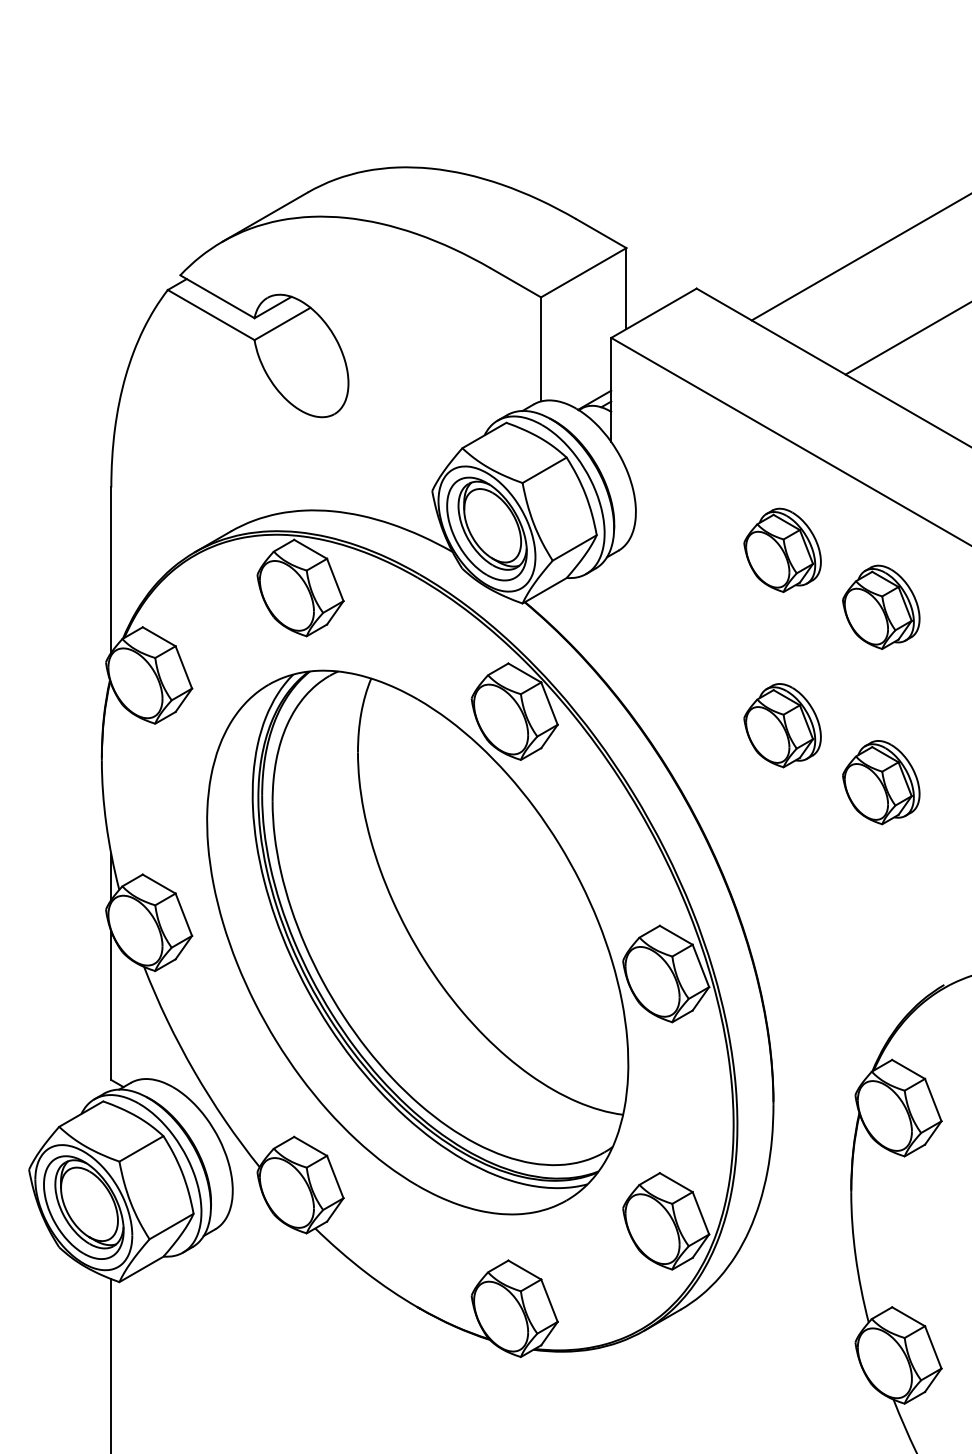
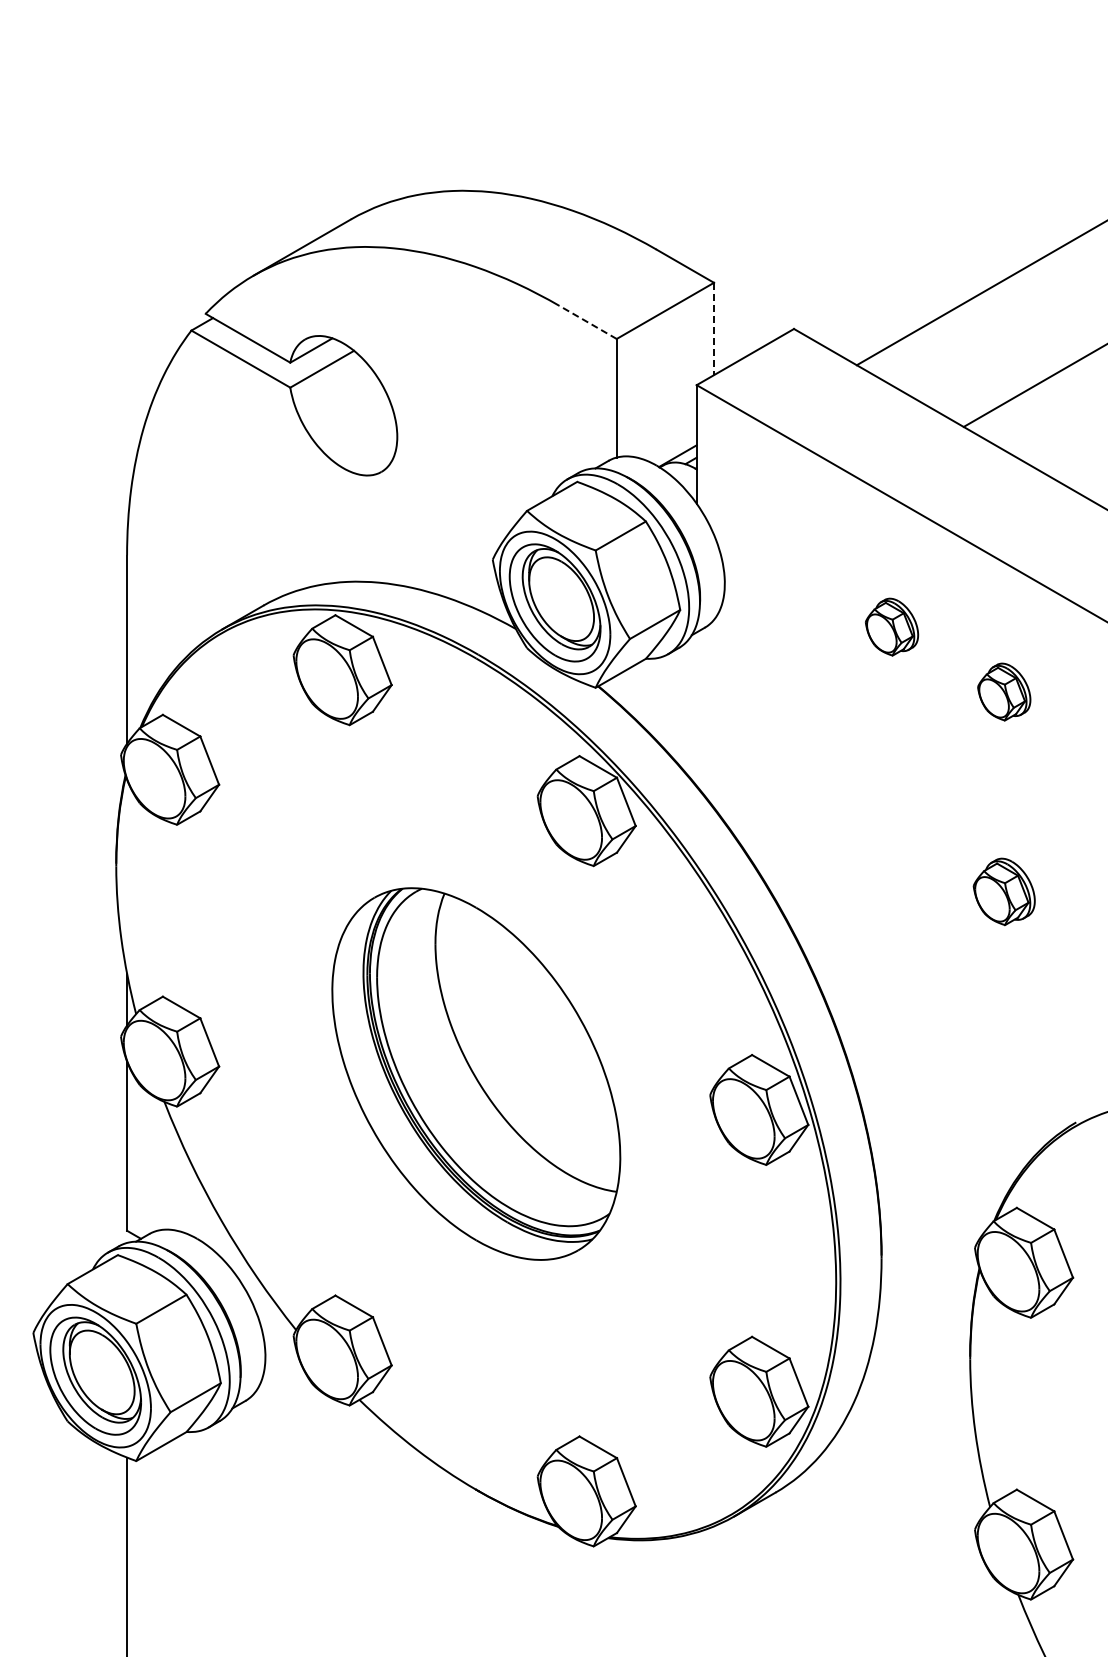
line: (515, 282) -> (587, 322), solid -> dashed
line: (626, 289) -> (714, 329), solid -> dashed
part: (782, 549) -> (891, 626), size x0.6
part: (880, 606) -> (1003, 691), size x0.6
part: (782, 725) -> (891, 826), removed
part: (880, 782) -> (1003, 891), size x0.7
part: (417, 942) -> (476, 1073), size x0.6

